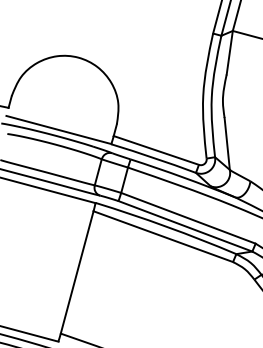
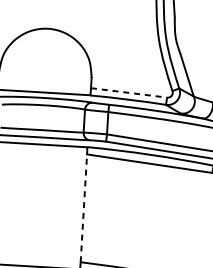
line: (156, 150) -> (129, 92), solid -> dashed
line: (77, 271) -> (83, 207), solid -> dashed

